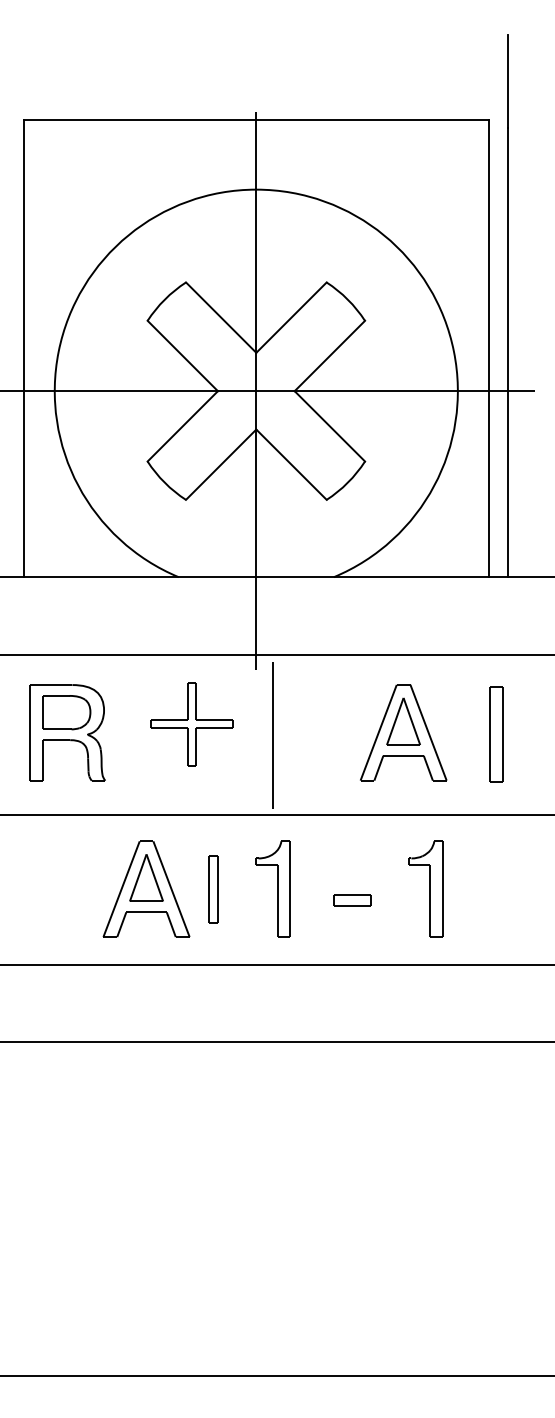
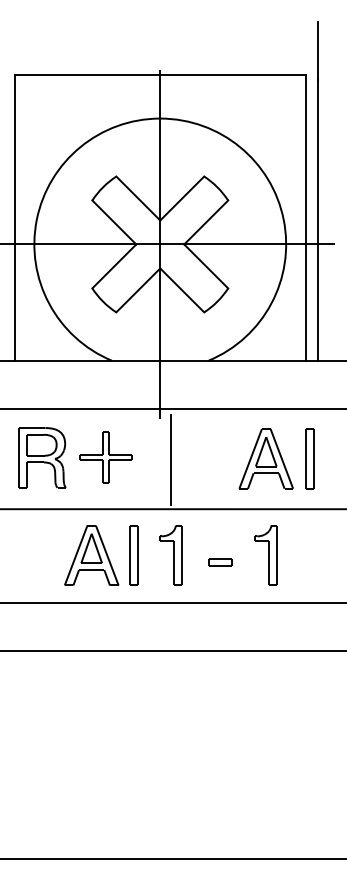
part: (191, 724) -> (105, 457), moved
part: (402, 732) -> (265, 458), moved
part: (213, 889) -> (133, 555), size x1.43

